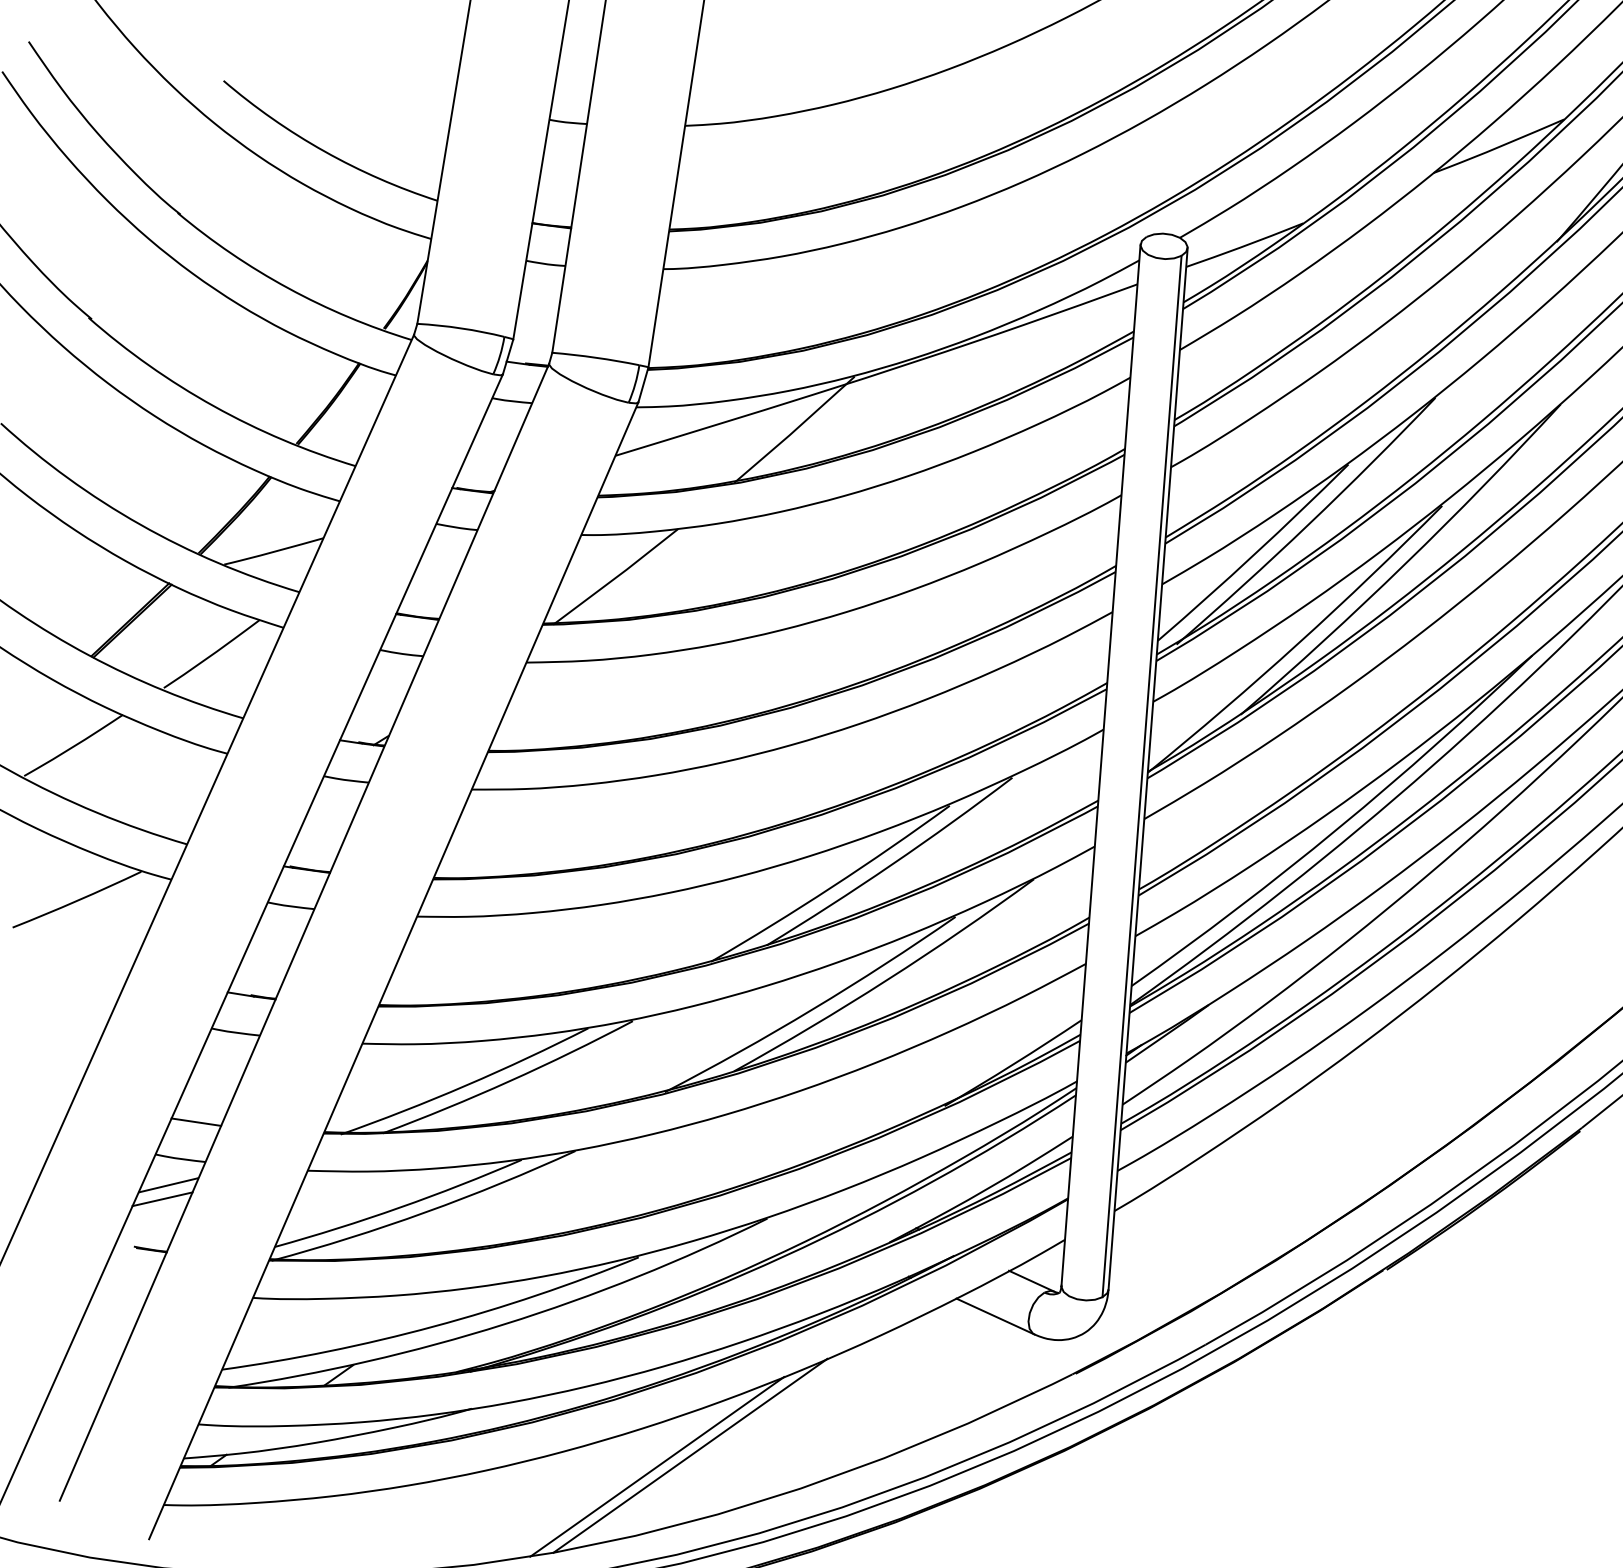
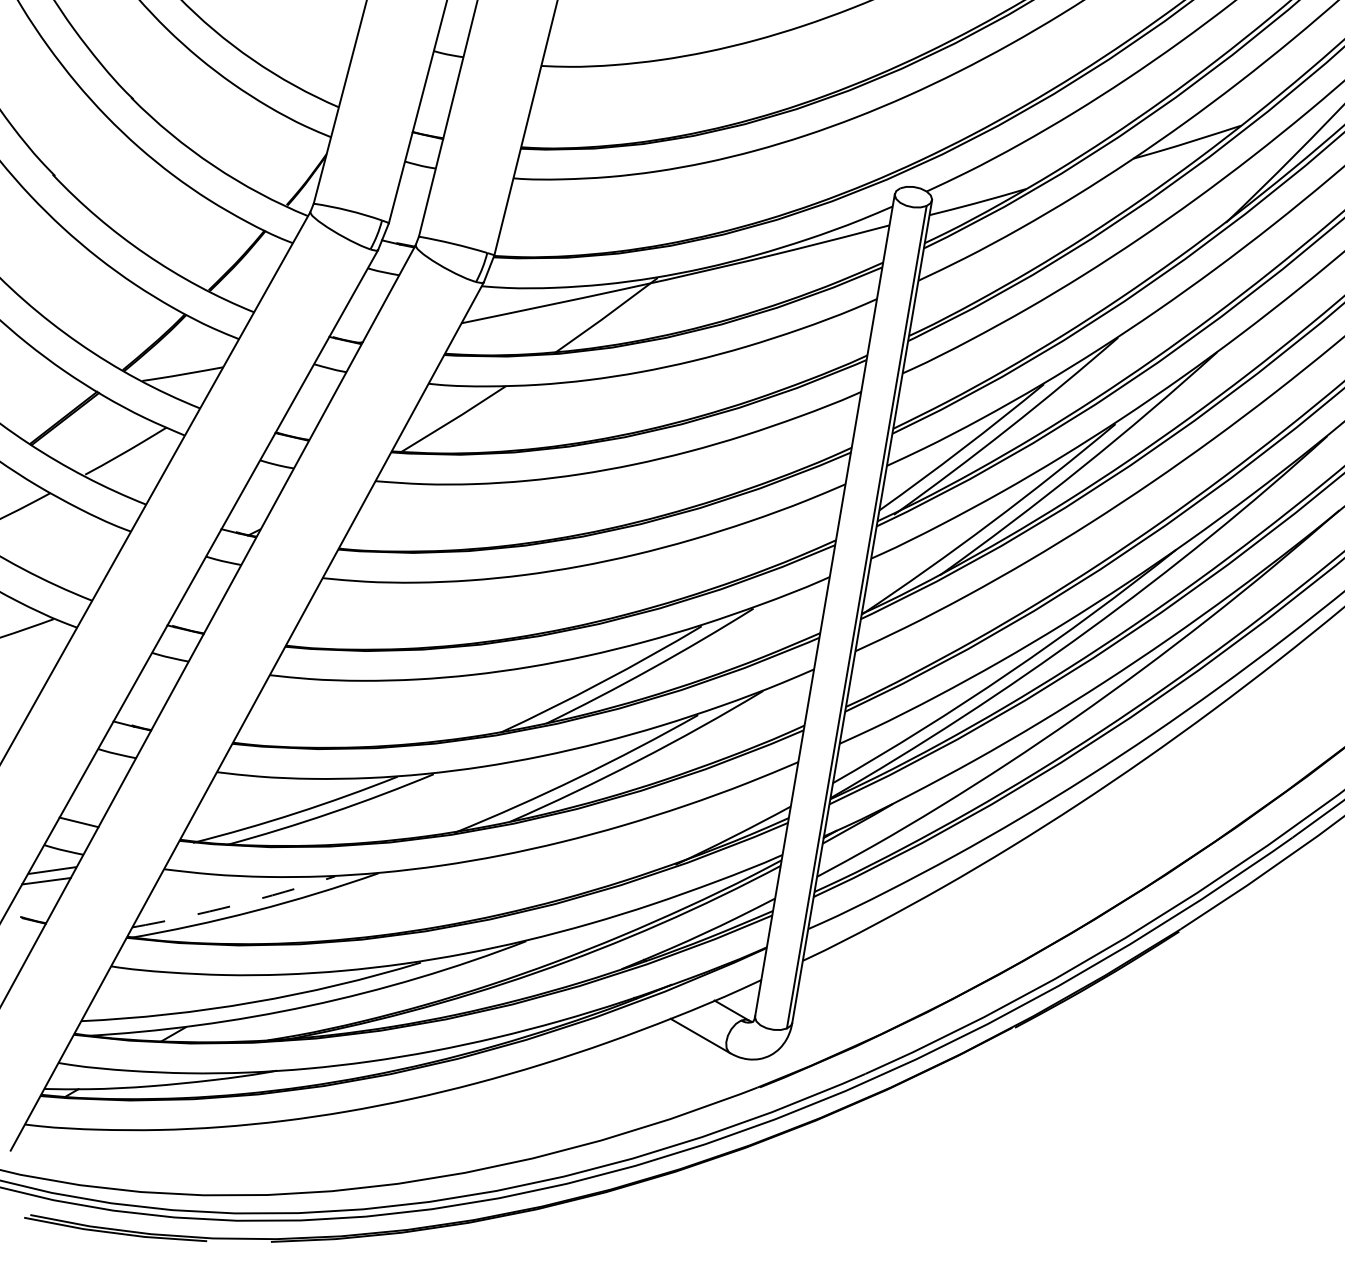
arc: (399, 1207) -> (234, 905), solid -> dashed
line: (690, 1456) -> (447, 1124), removed
line: (656, 1466) -> (419, 1130), removed

